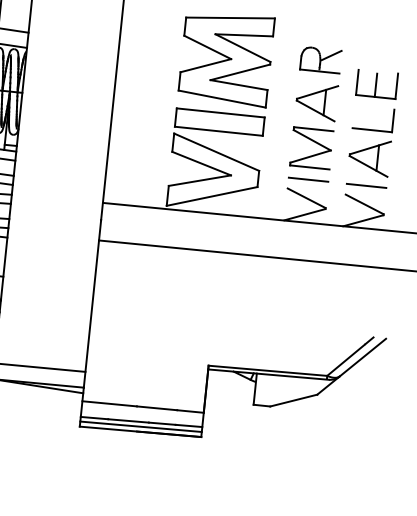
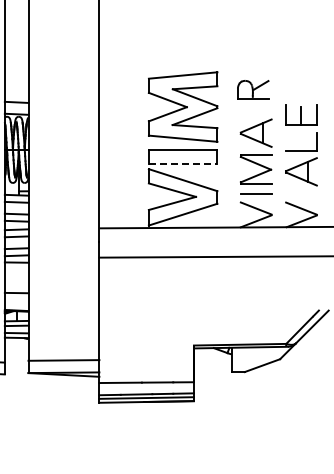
part: (321, 59) -> (253, 89), moved
line: (219, 130) -> (183, 163), solid -> dashed
line: (366, 186) -> (301, 194), removed

